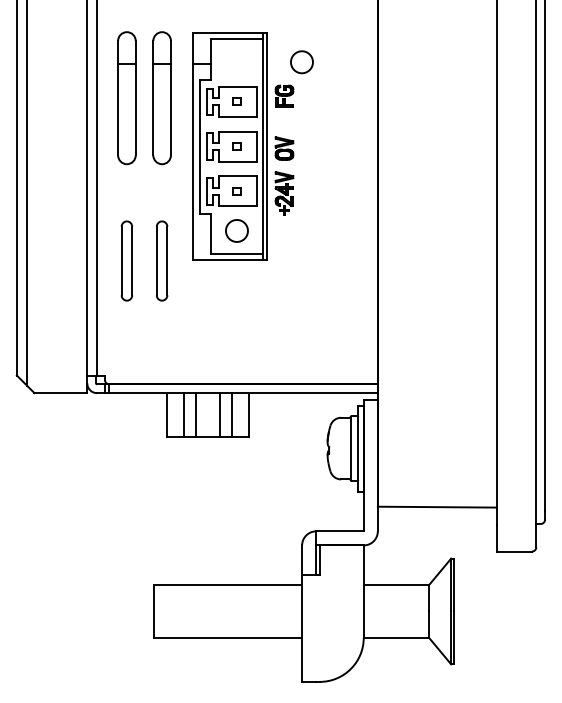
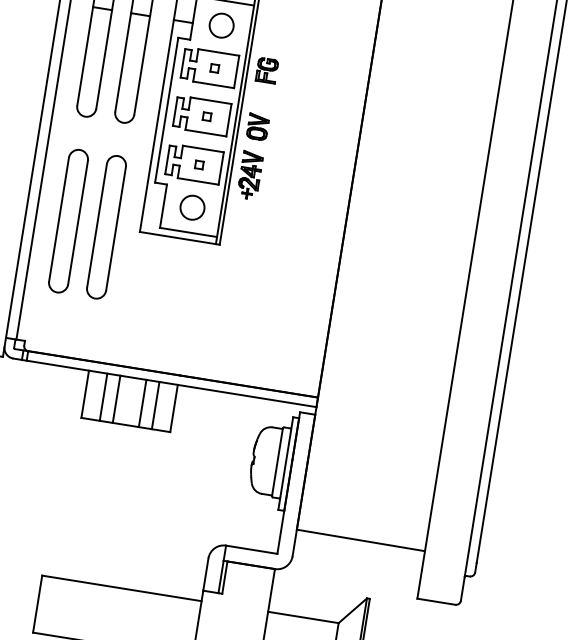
circle: (301, 62) -> (221, 25), moved
part: (126, 260) -> (68, 220), size x1.67
part: (161, 260) -> (105, 226), size x1.67

